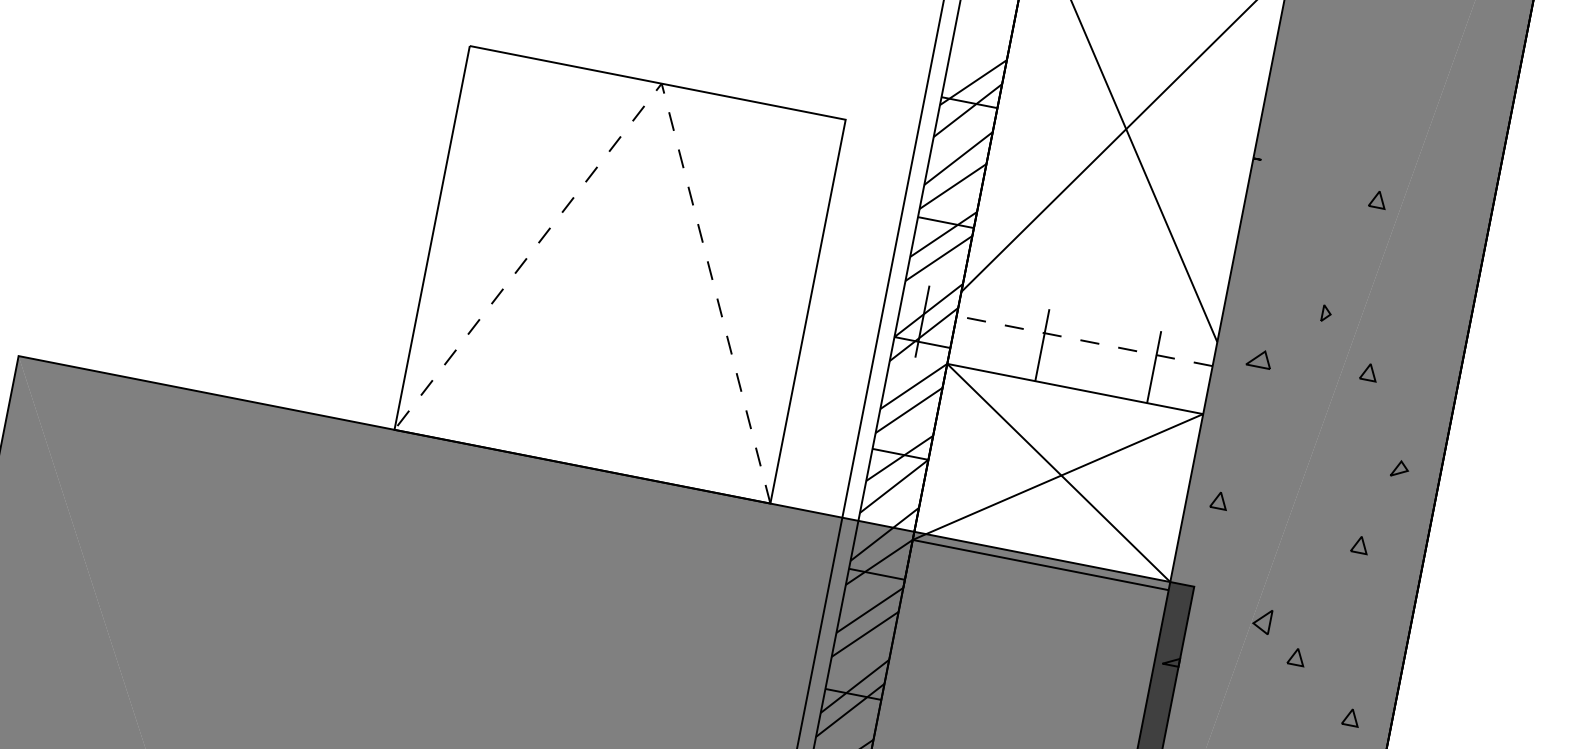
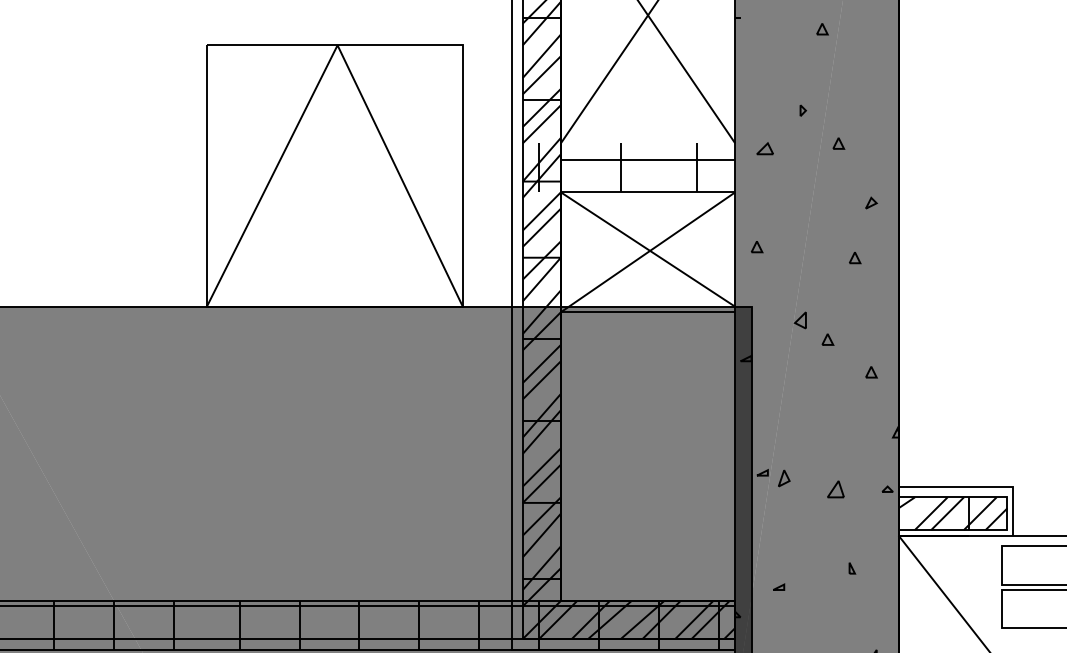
line: (661, 85) -> (337, 46), dashed -> solid
line: (1083, 340) -> (647, 159), dashed -> solid

